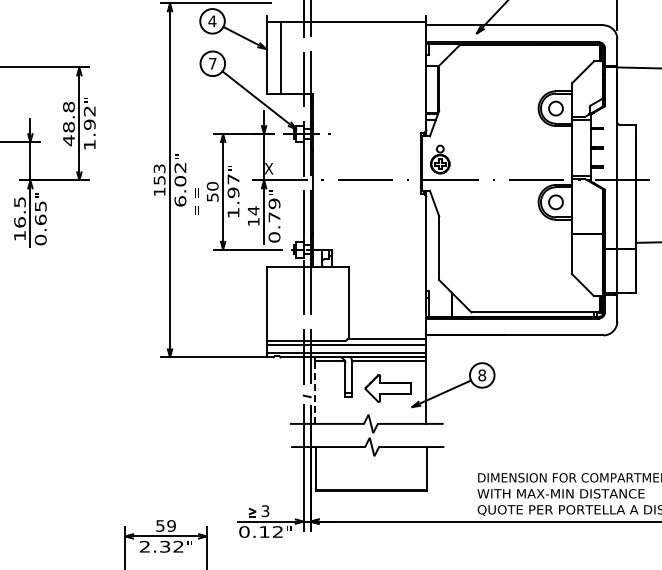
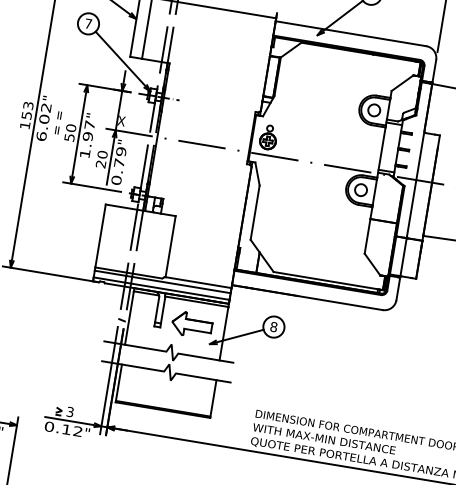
text: (196, 201) -> (57, 122), moved
text: (253, 216) -> (101, 159), 14 -> 20
line: (315, 393) -> (129, 318), dashed -> solid

